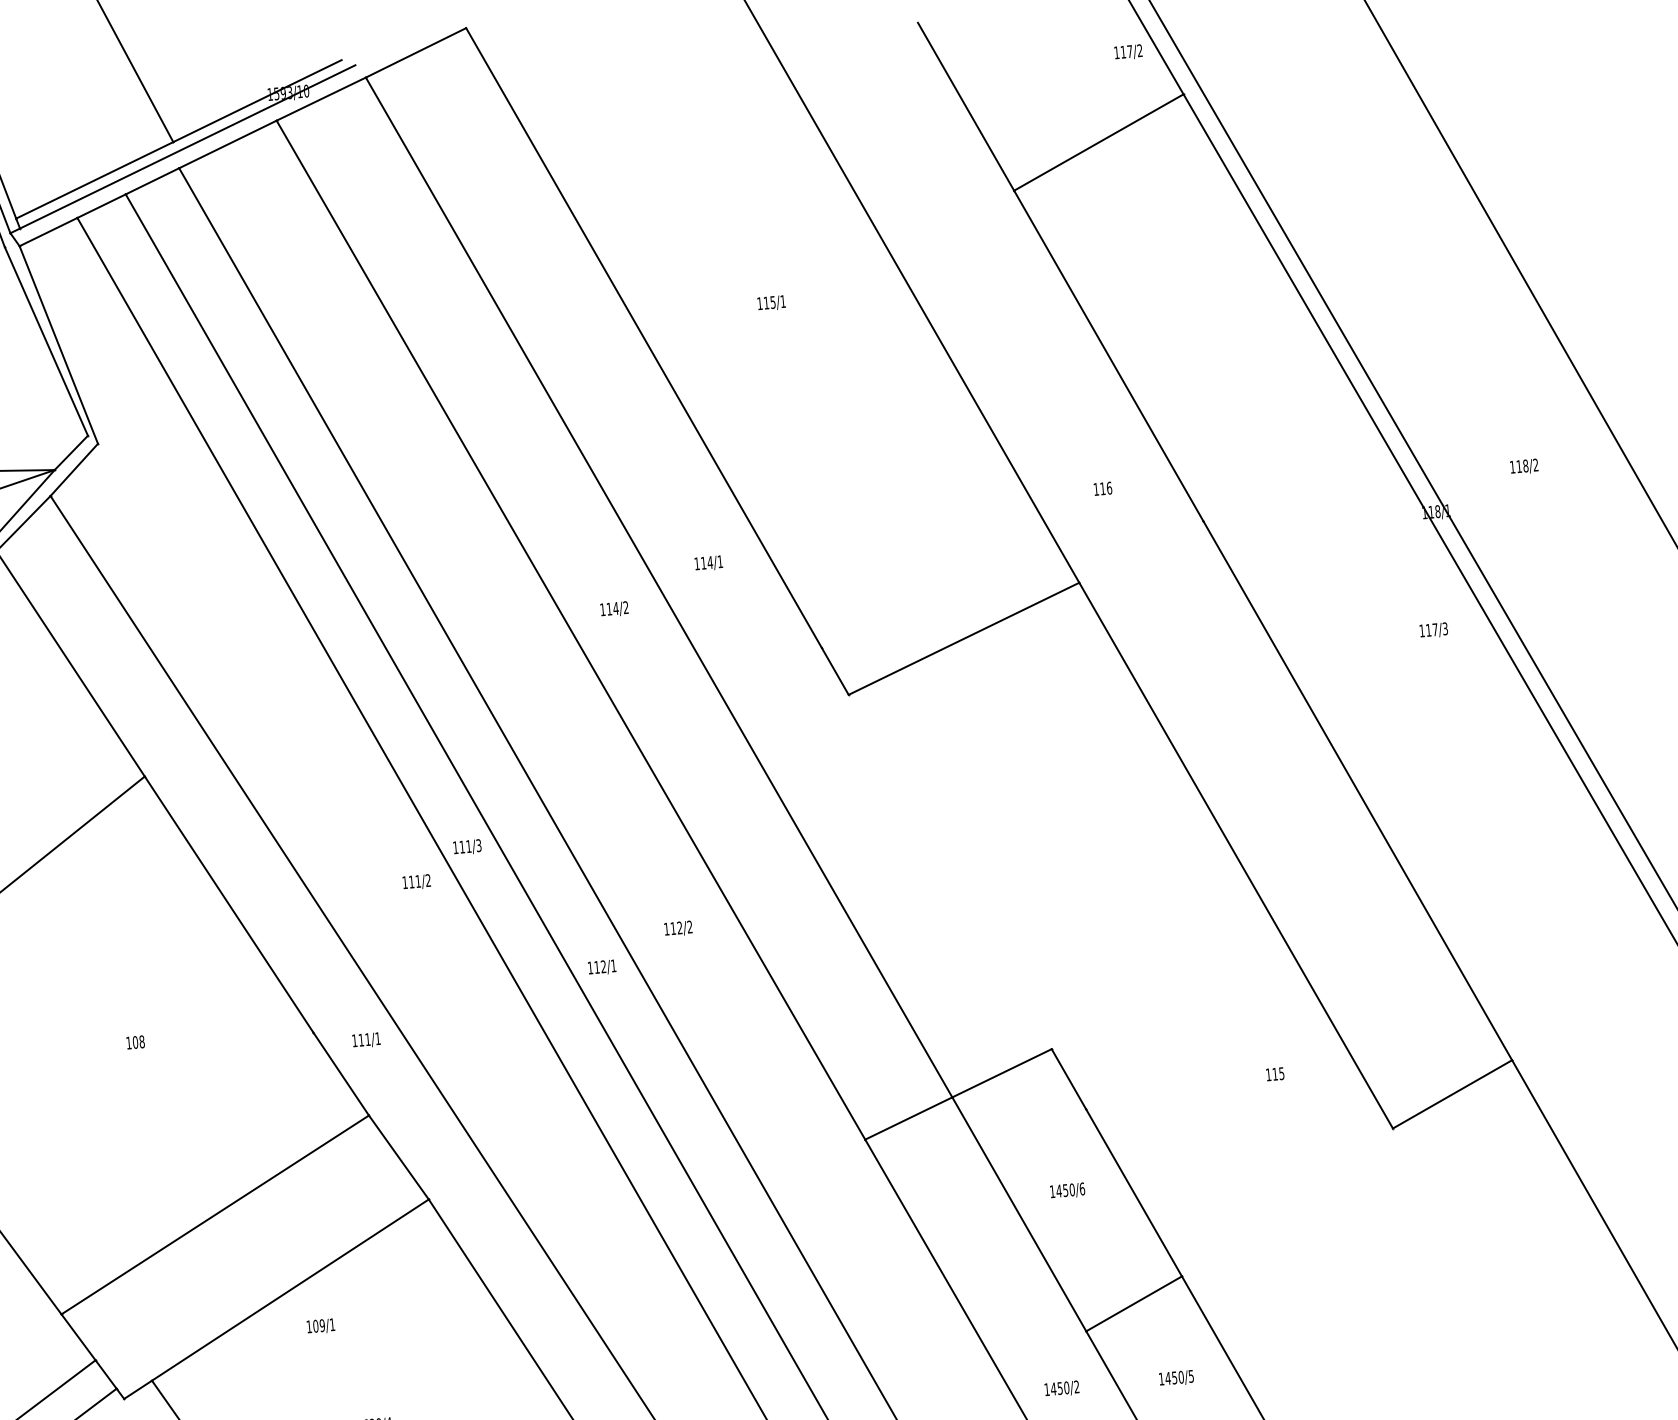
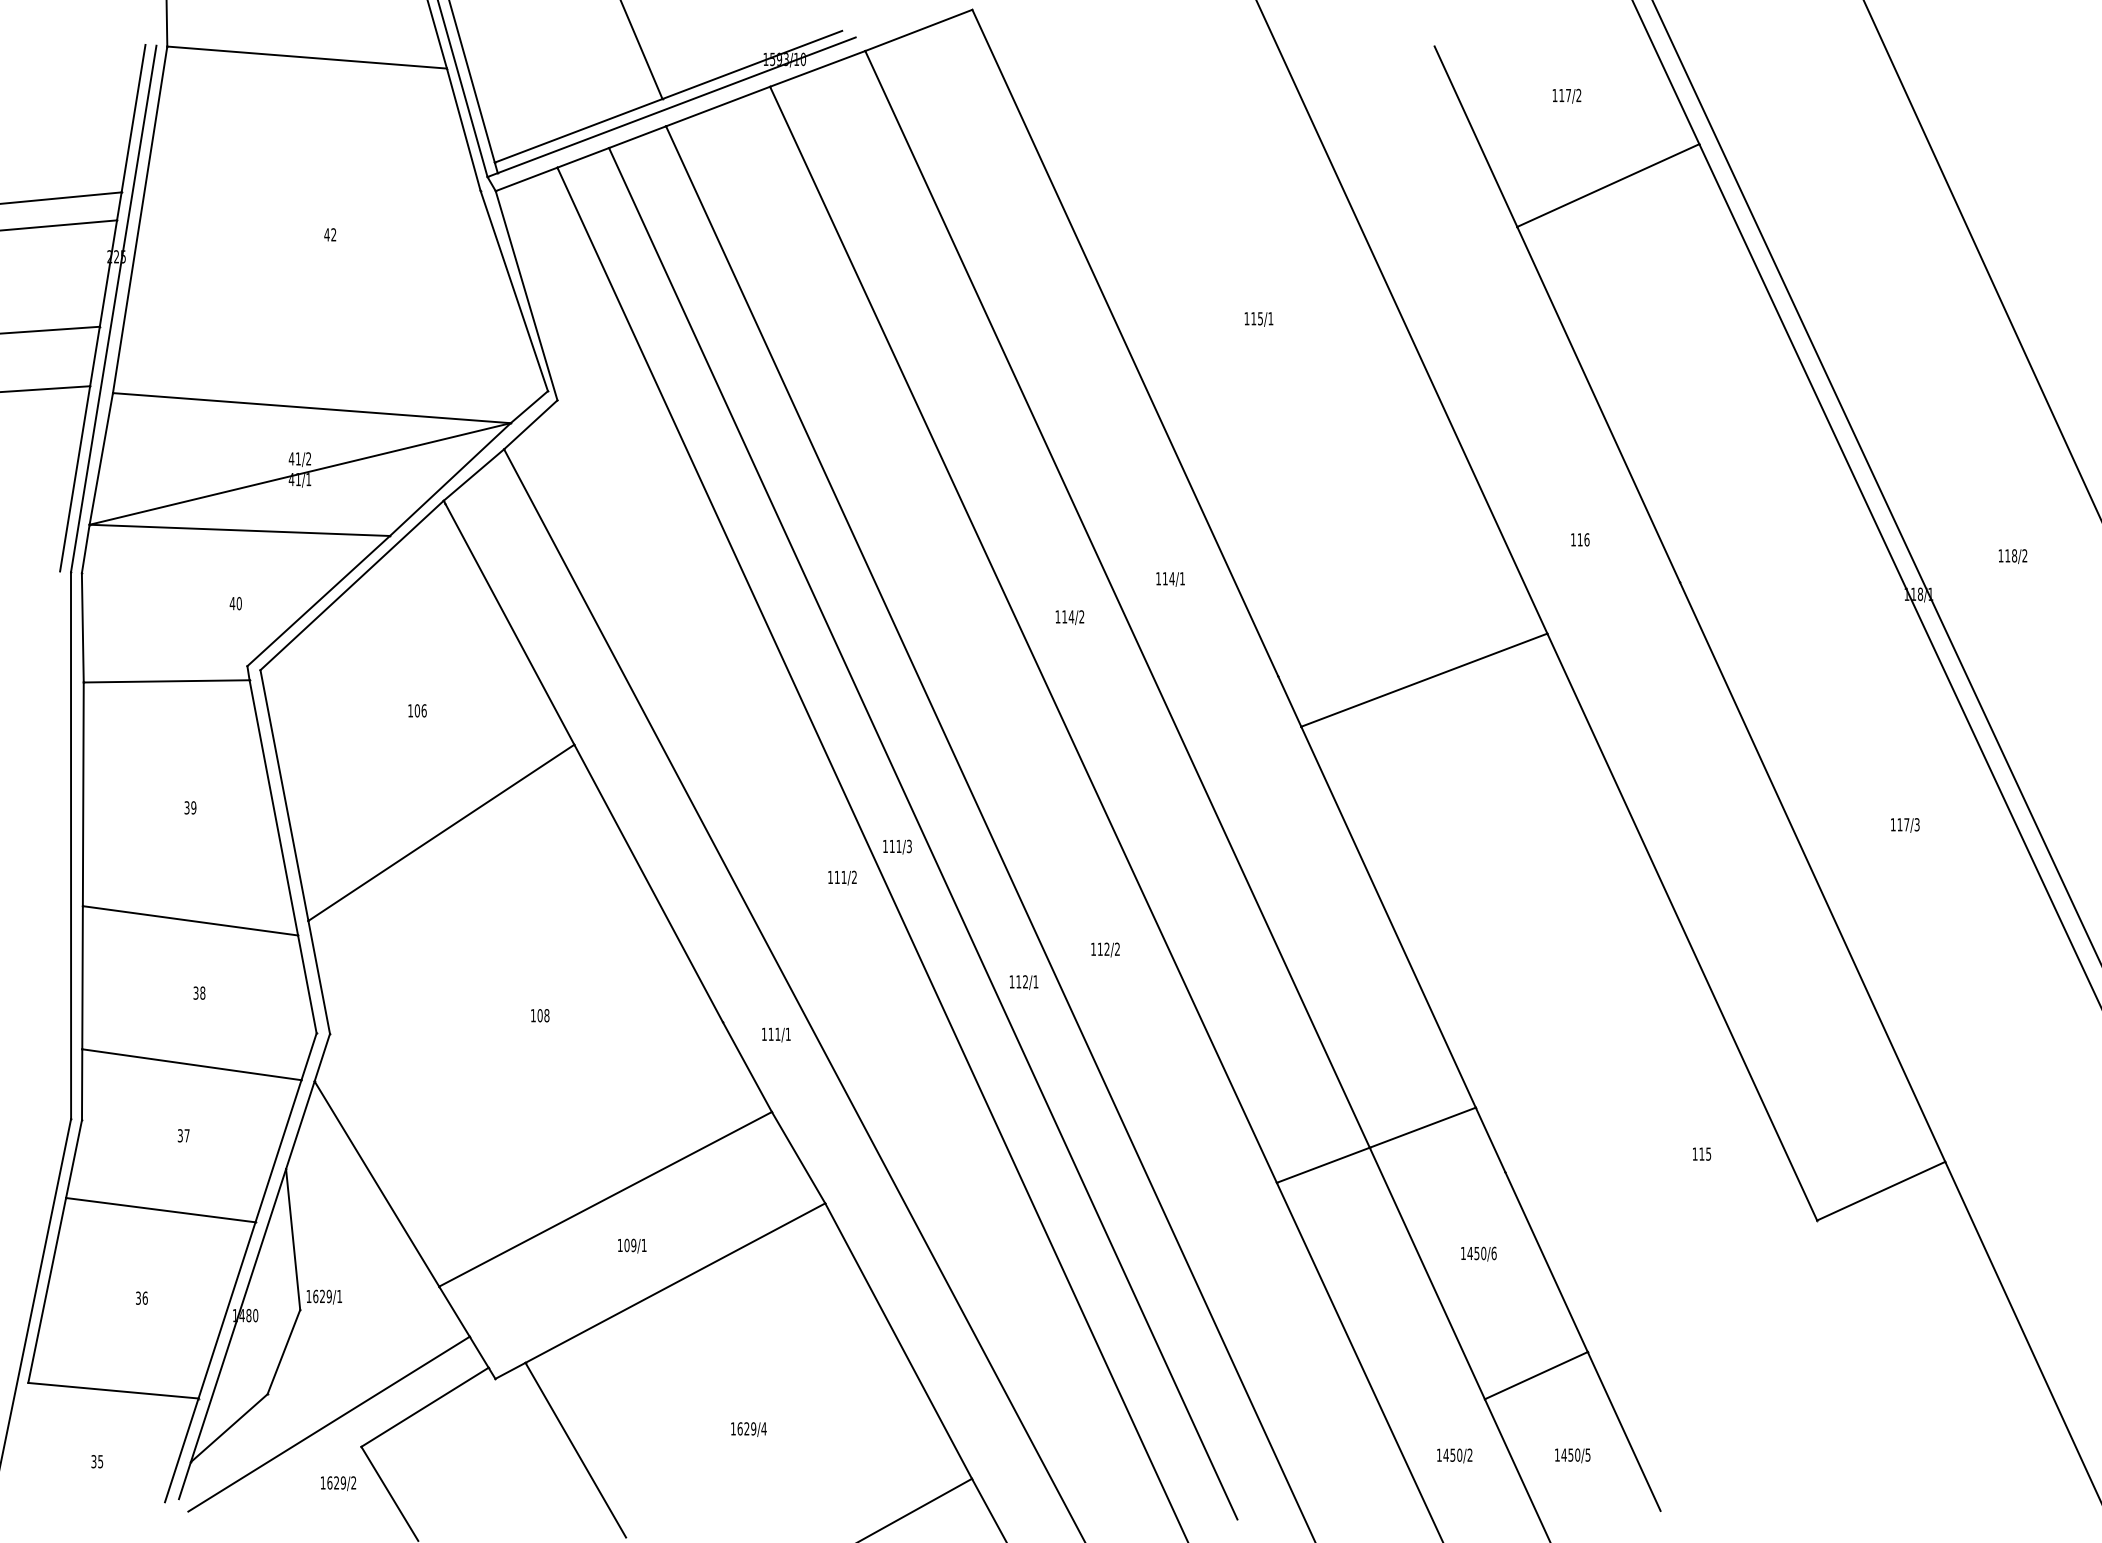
text: (1127, 51) -> (1566, 95), moved
text: (1434, 630) -> (1905, 825), moved
line: (950, 871) -> (1388, 916), added
text: (321, 1325) -> (632, 1245), moved

